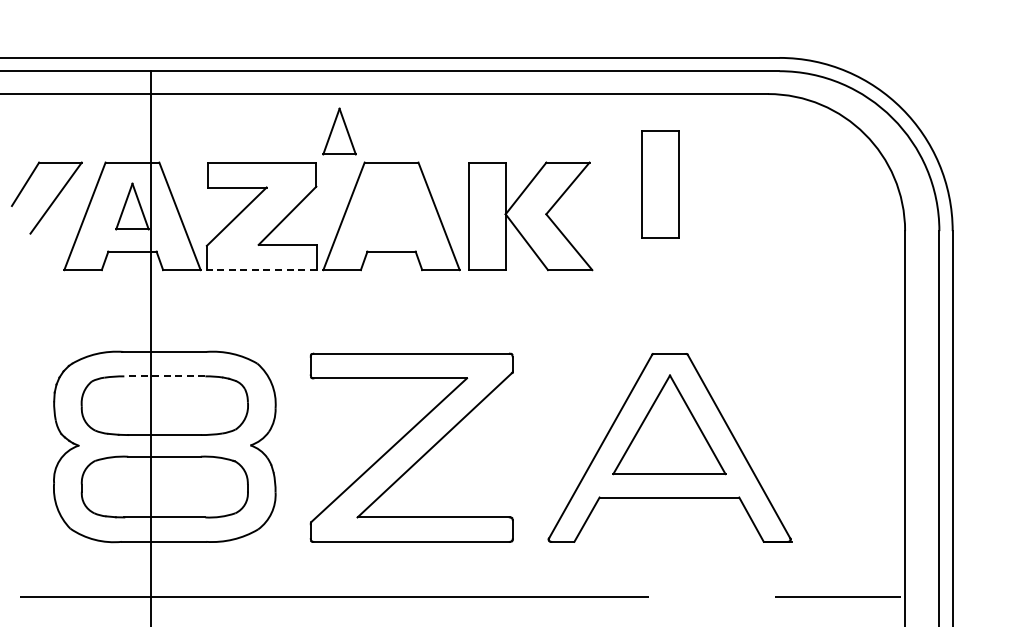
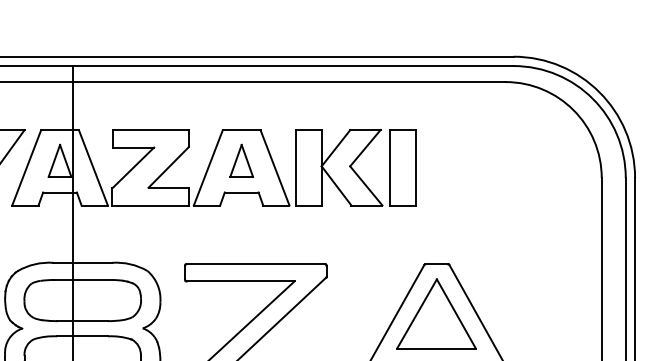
part: (339, 131) -> (241, 160), moved
part: (660, 184) -> (402, 167), moved
line: (261, 270) -> (150, 205), dashed -> solid
line: (164, 376) -> (82, 280), dashed -> solid

